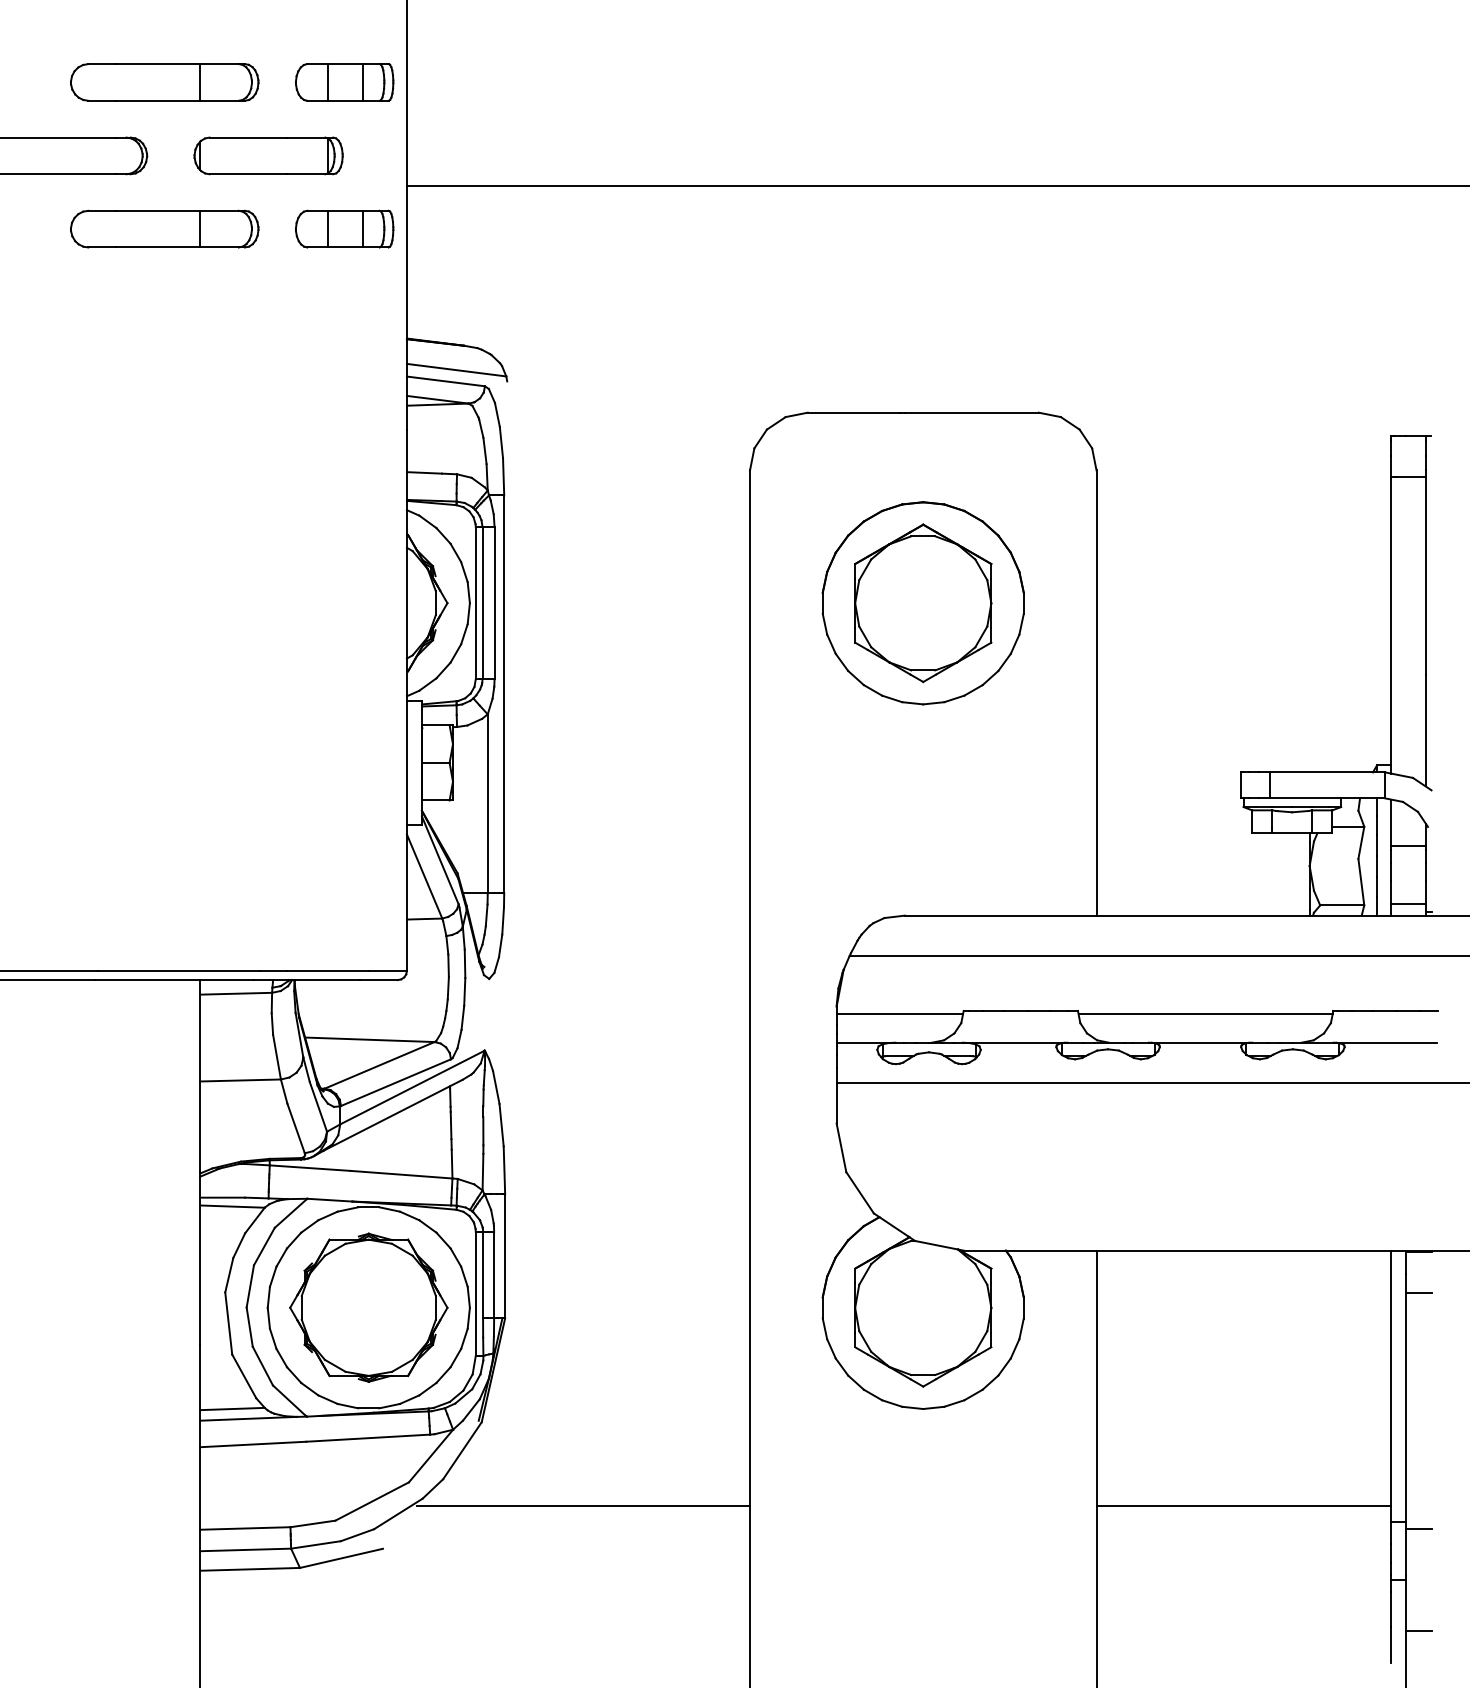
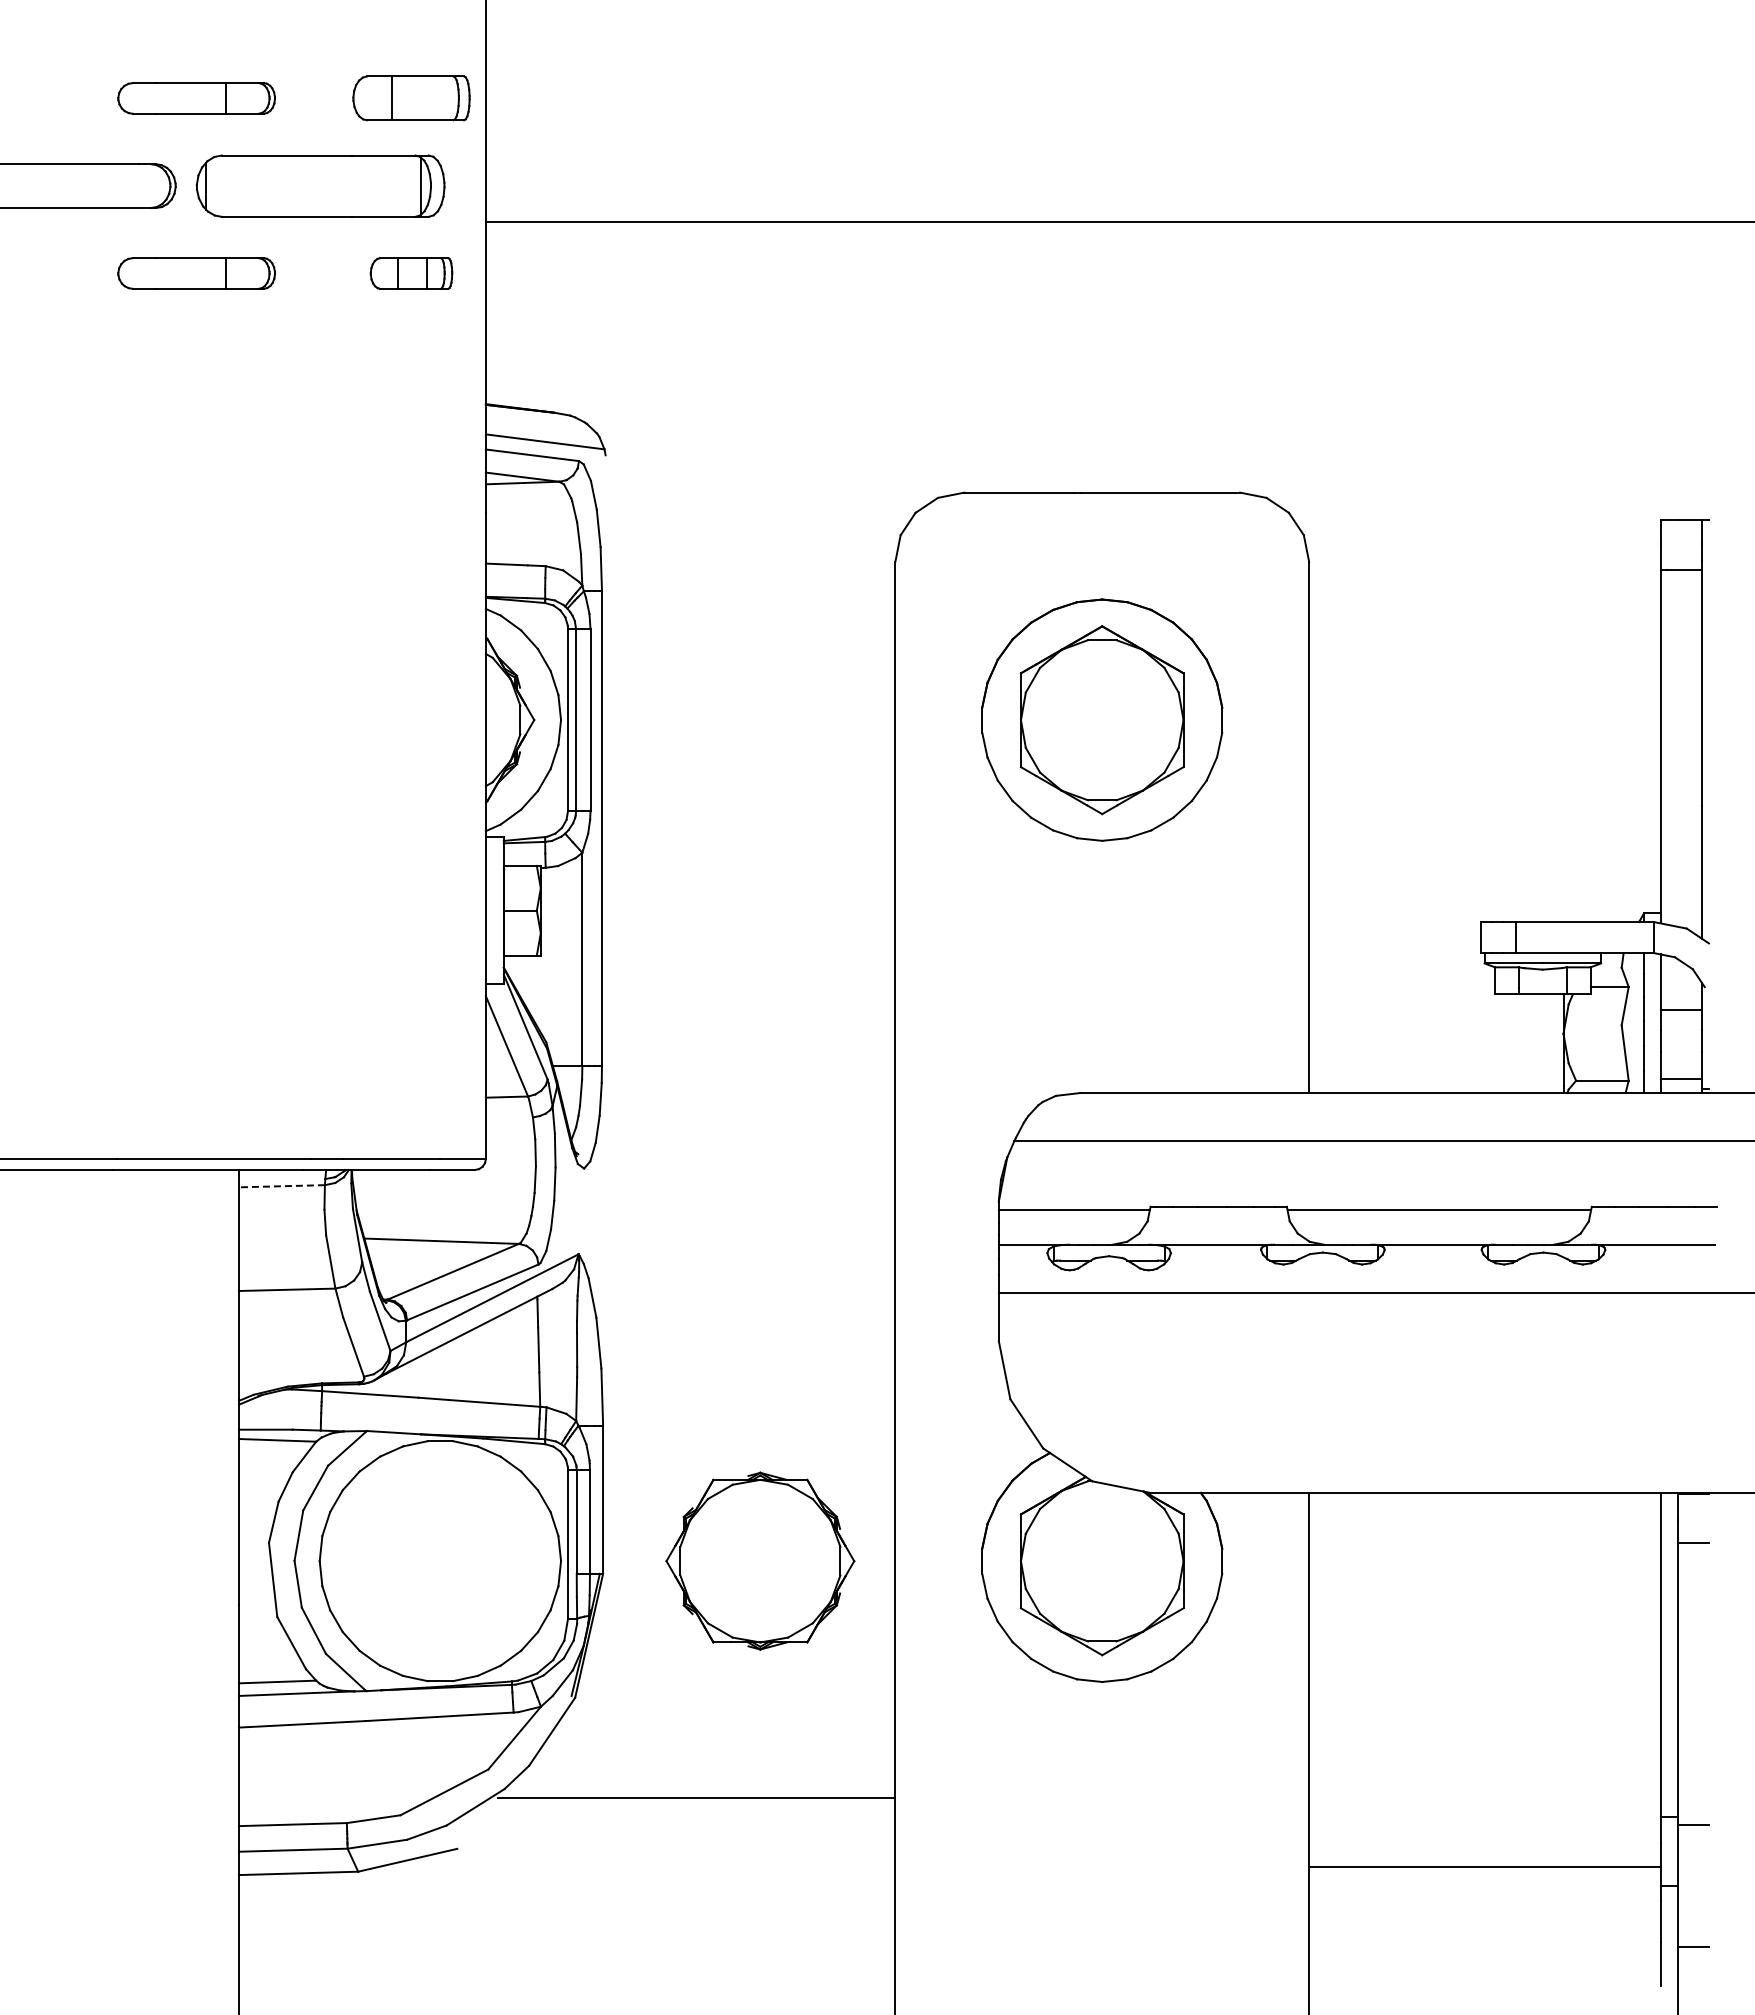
part: (164, 82) -> (196, 98), size x0.7
line: (363, 82) -> (433, 98), removed
part: (268, 155) -> (320, 185), size x1.4
part: (164, 229) -> (196, 273), size x0.7
part: (344, 229) -> (411, 273), size x0.7
line: (235, 993) -> (281, 1186), solid -> dashed
part: (368, 1307) -> (760, 1560), moved
line: (1243, 1505) -> (1484, 1866), moved

